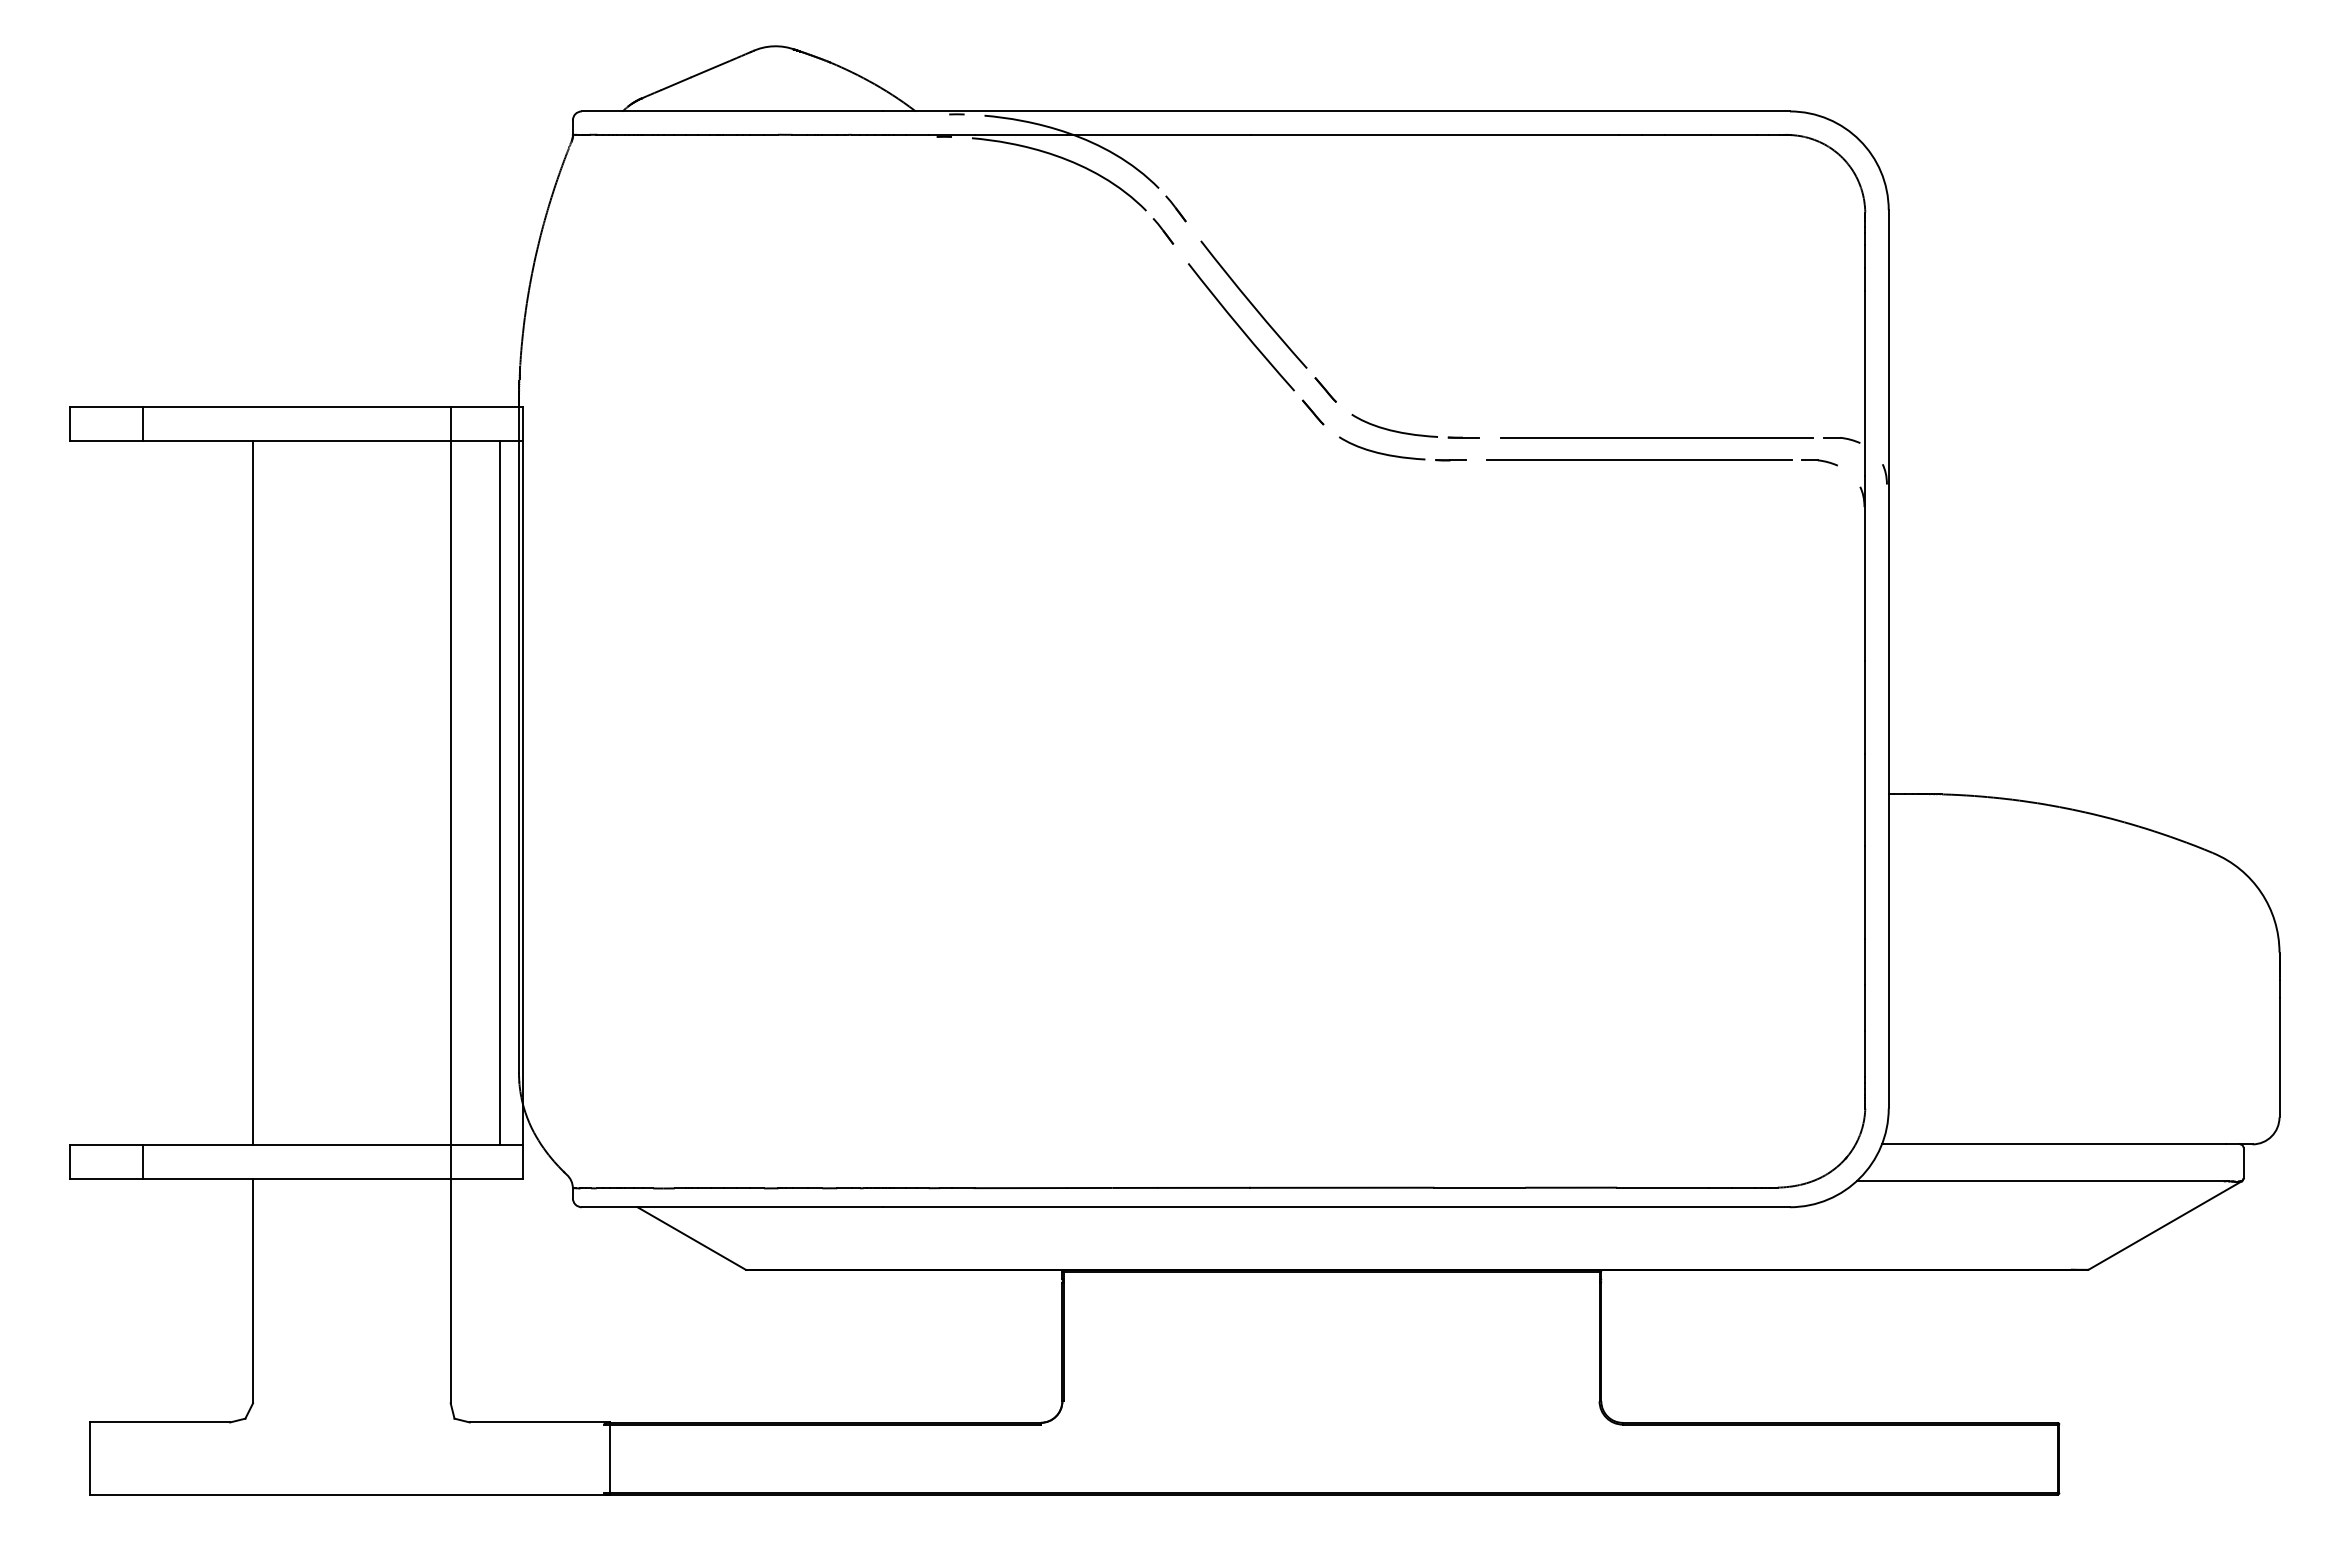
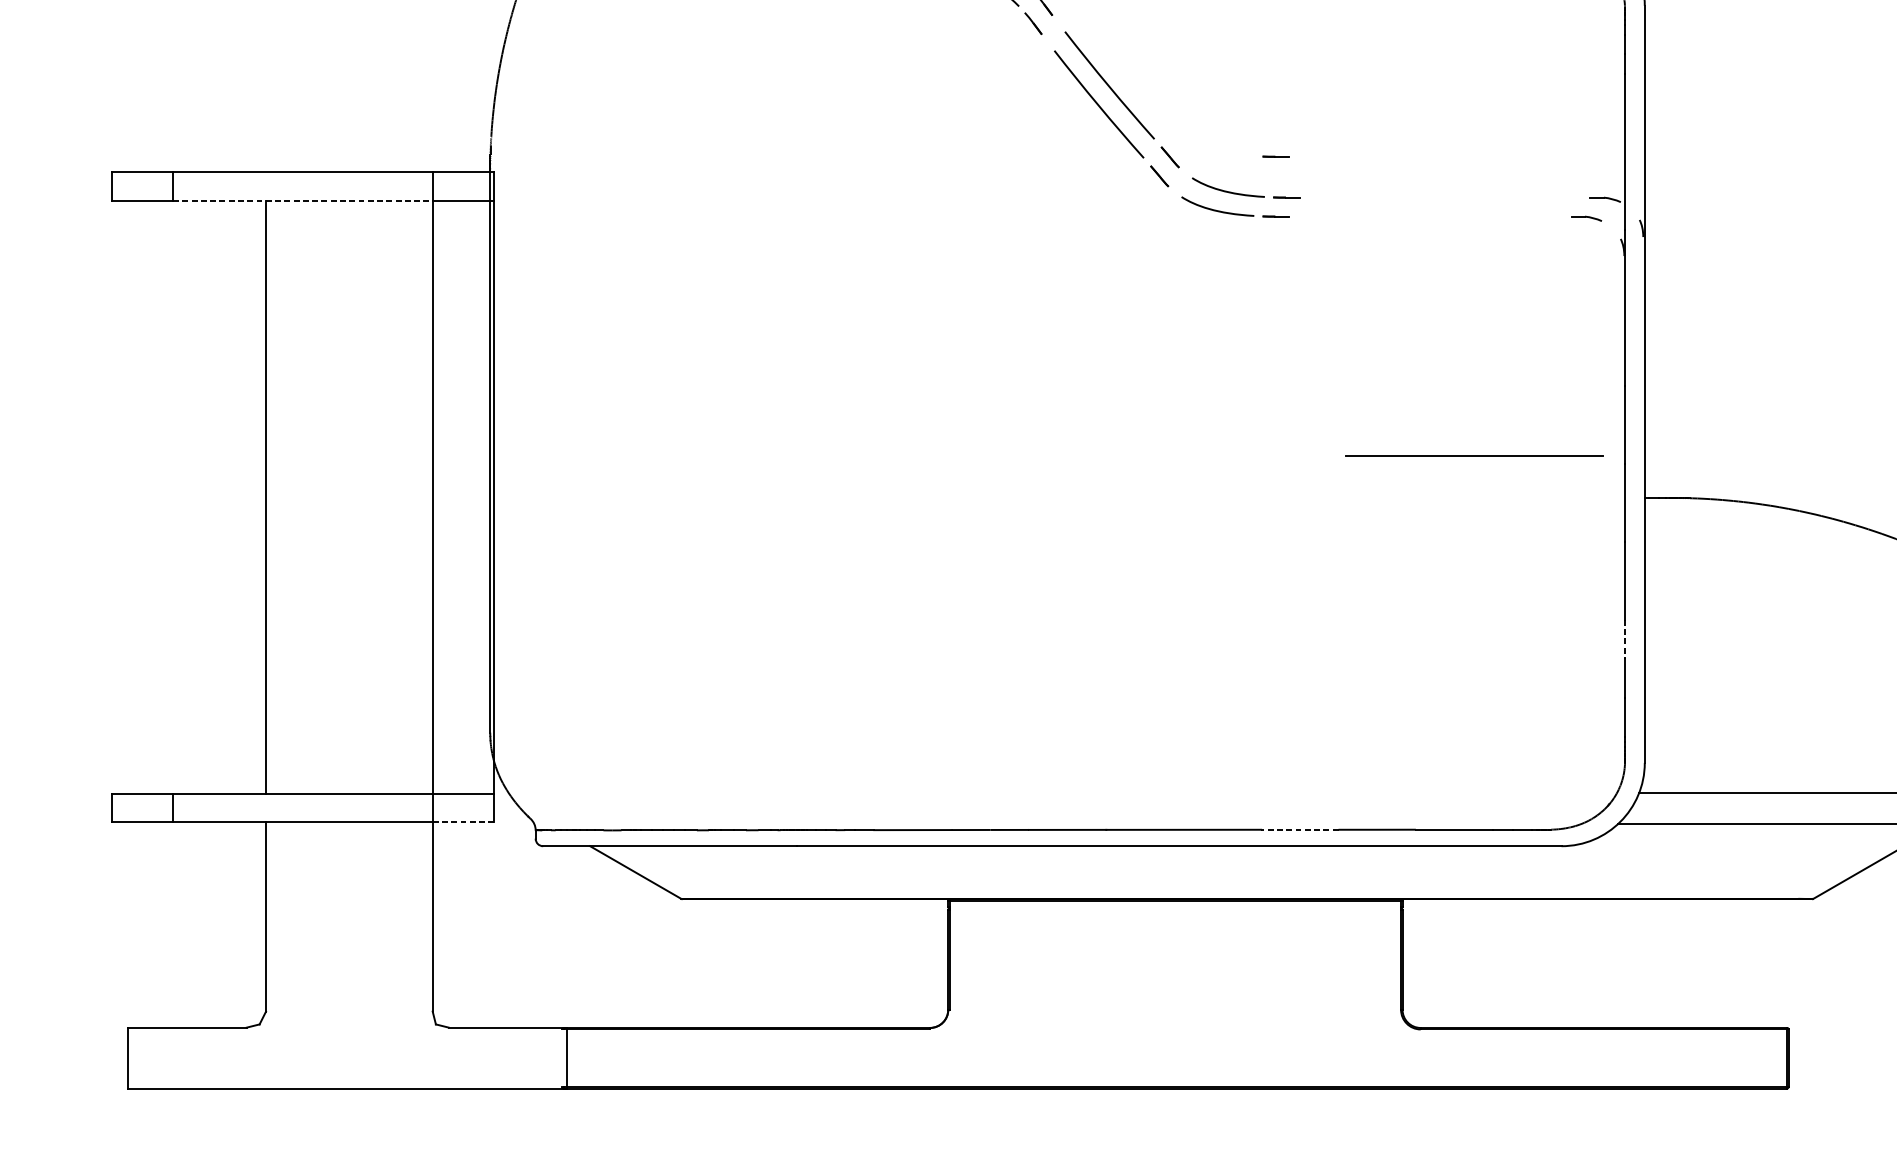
line: (1450, 389) -> (1275, 156), added
line: (1656, 437) -> (1449, 197), removed
line: (296, 441) -> (302, 200), solid -> dashed
line: (1639, 459) -> (1474, 455), moved
line: (500, 792) -> (474, 496), removed
line: (1865, 962) -> (1625, 639), solid -> dashed
line: (487, 1179) -> (463, 822), solid -> dashed
line: (1479, 1187) -> (1299, 829), solid -> dashed

